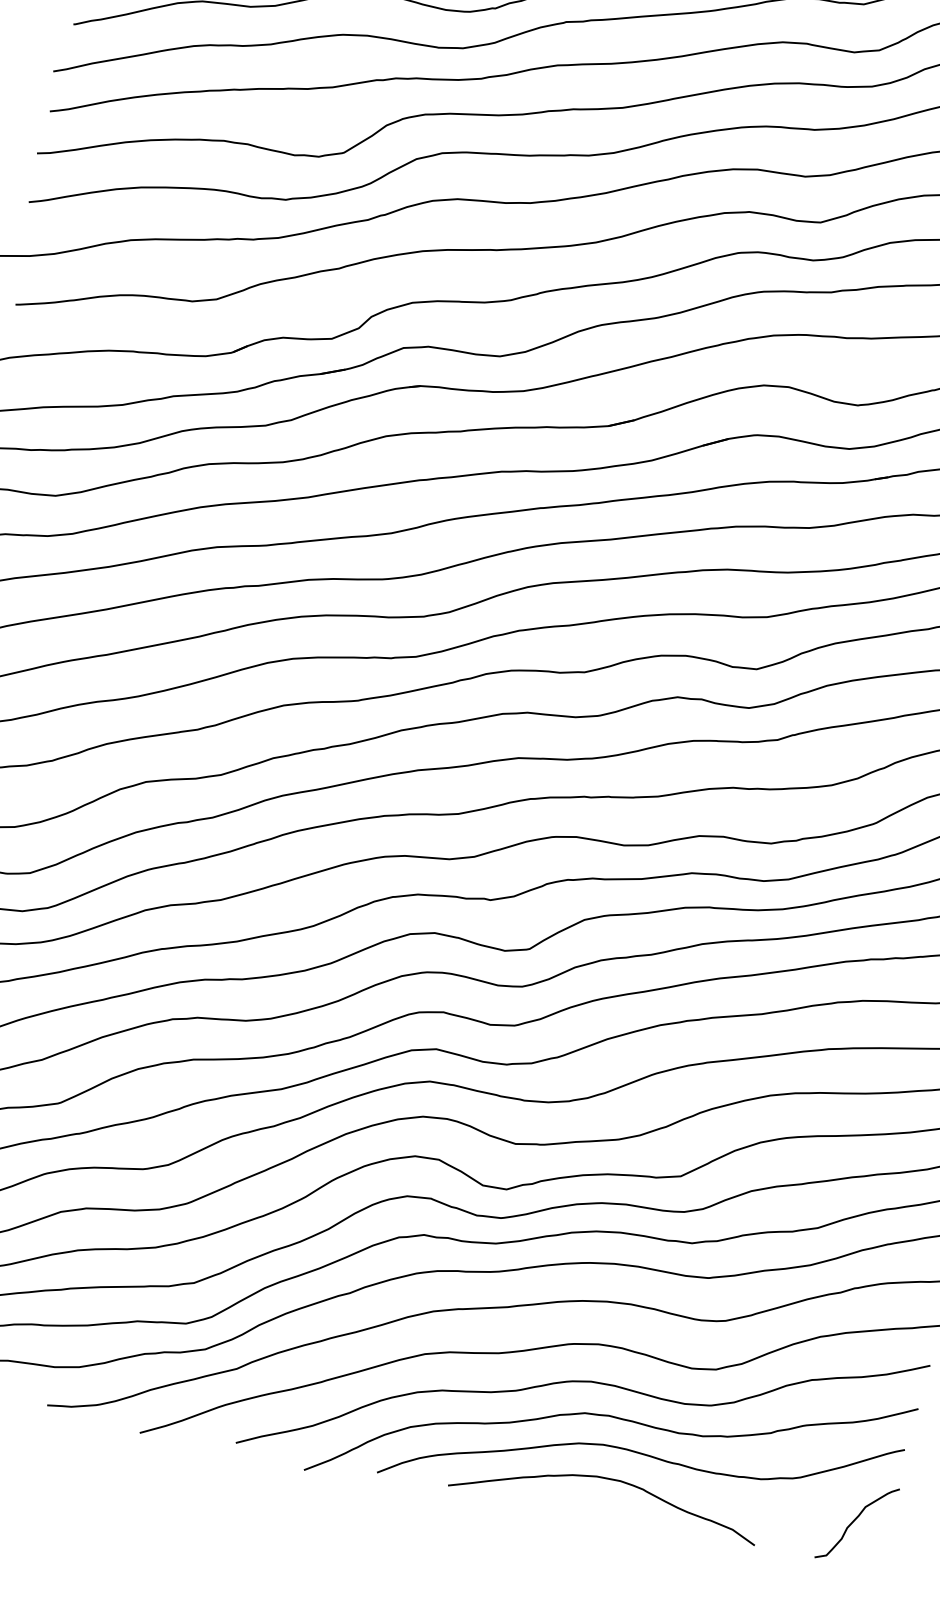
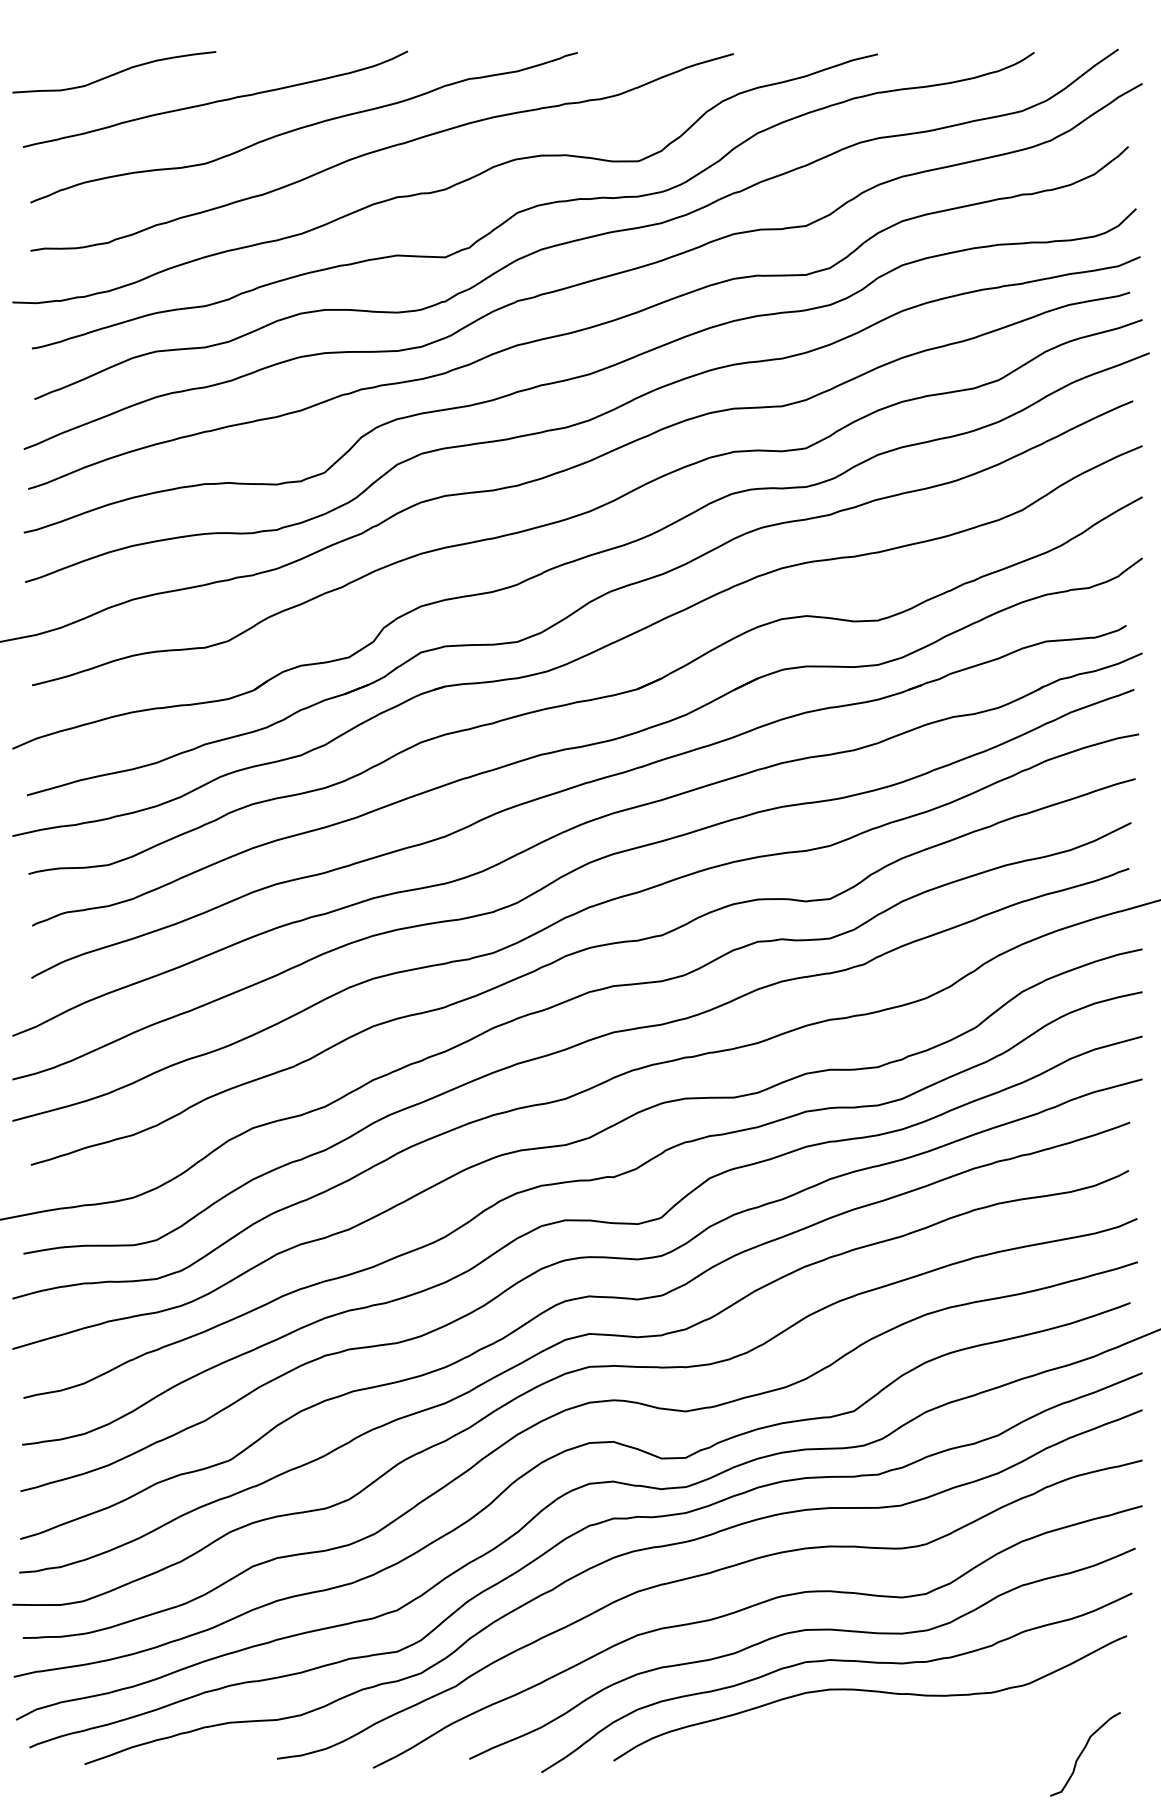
curve: (608, 1479) -> (841, 1722), removed
curve: (854, 1521) -> (1082, 1753), moved

